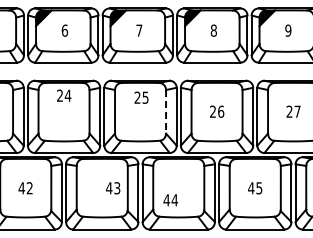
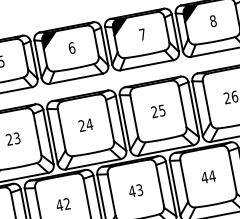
text: (64, 95) -> (86, 124), moved
text: (141, 97) -> (158, 111), moved
line: (166, 111) -> (182, 106), dashed -> solid
text: (113, 188) -> (136, 191), moved
text: (170, 200) -> (208, 177), moved

